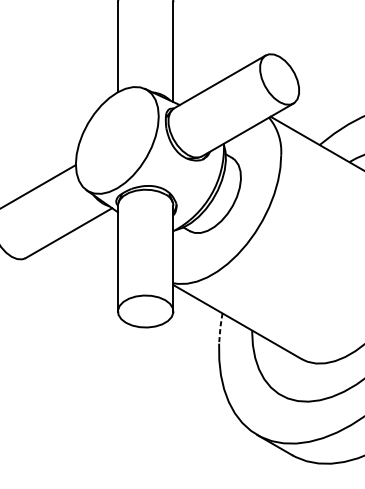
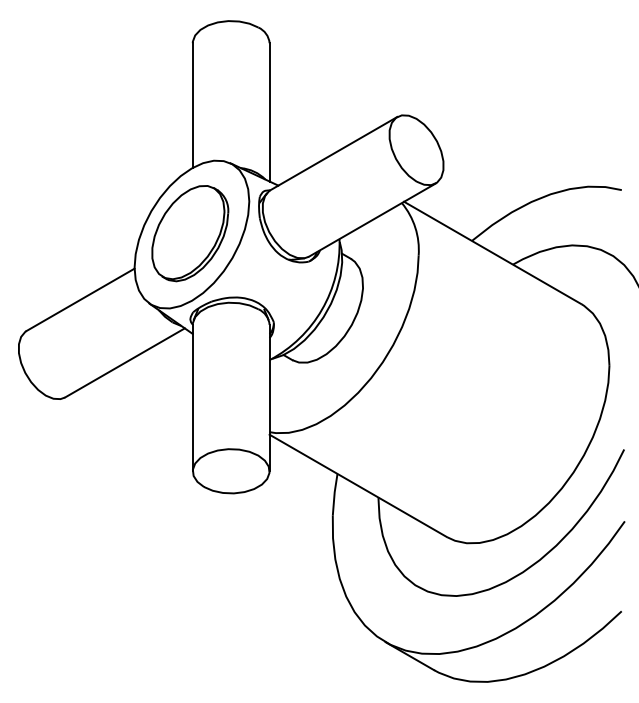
part: (116, 139) -> (190, 233), added
line: (220, 328) -> (334, 494), dashed -> solid

